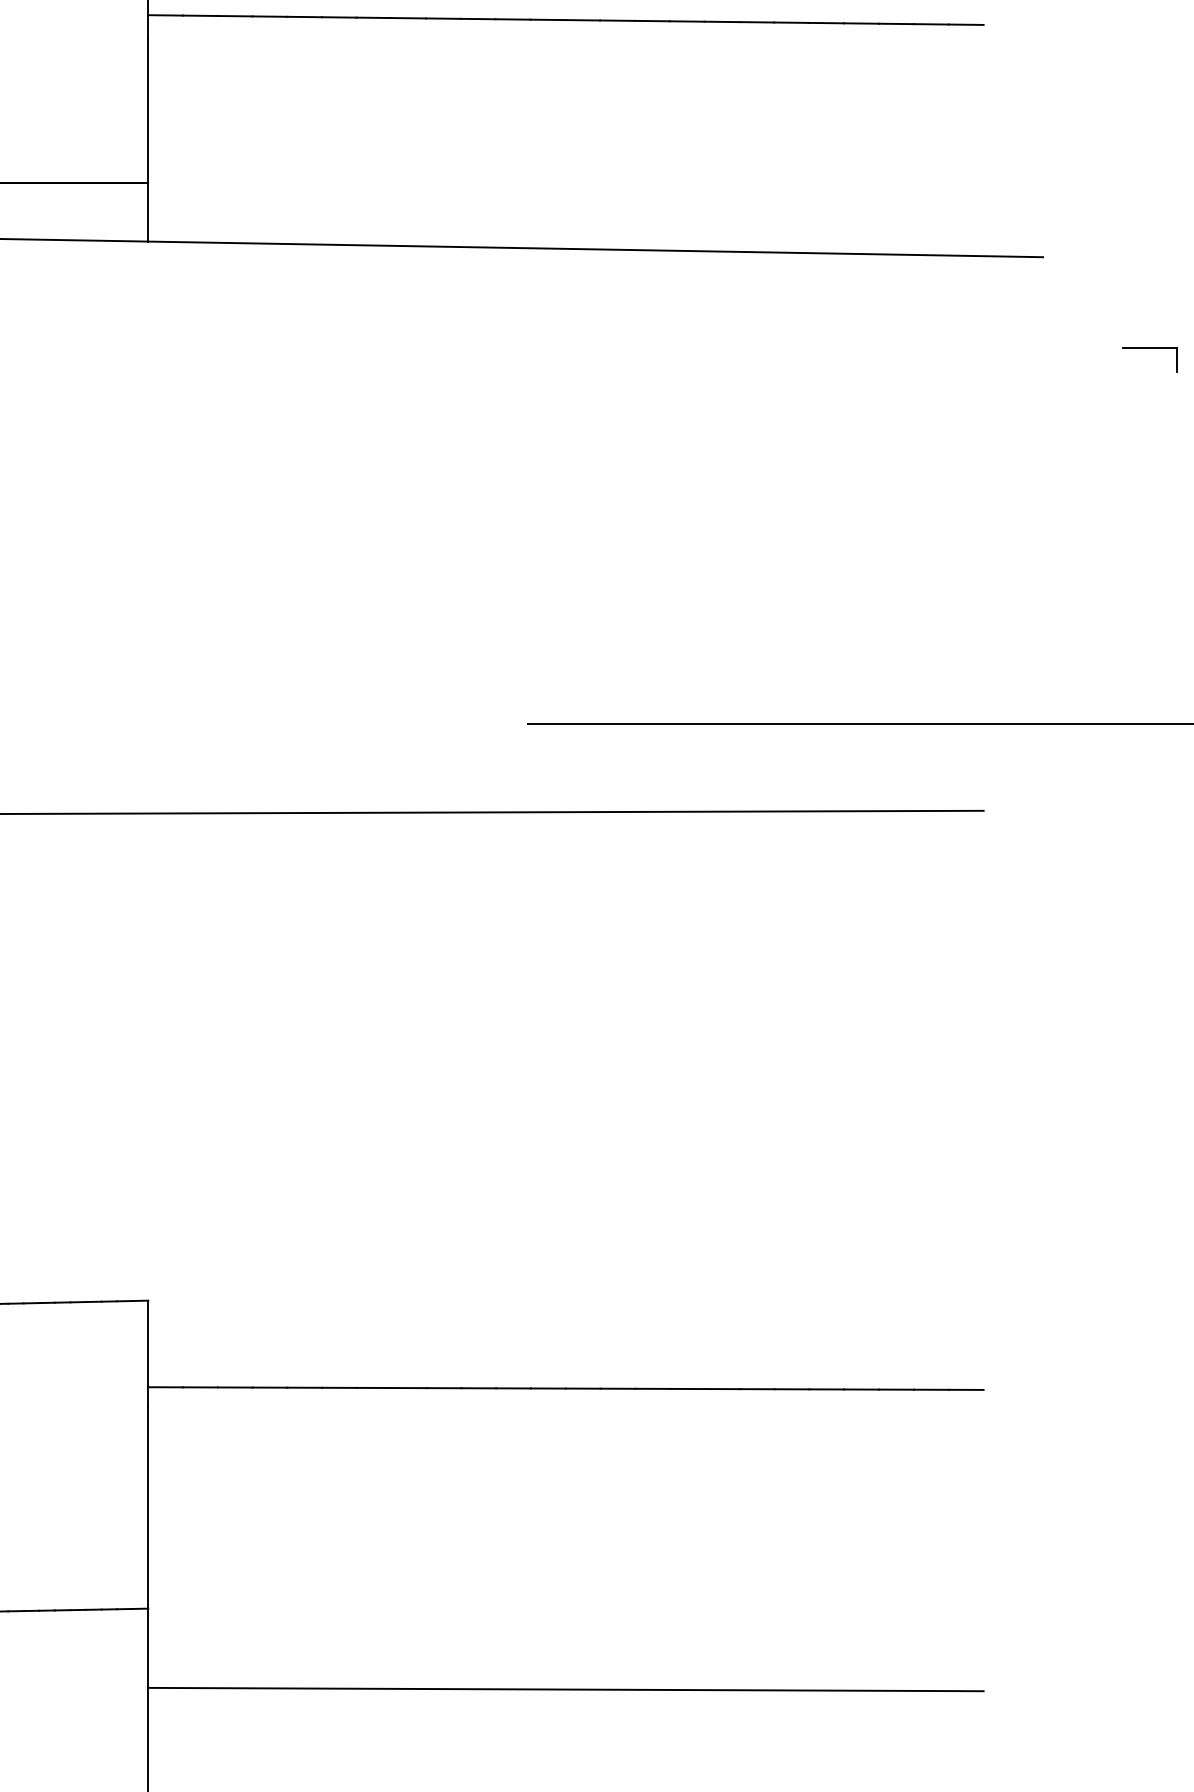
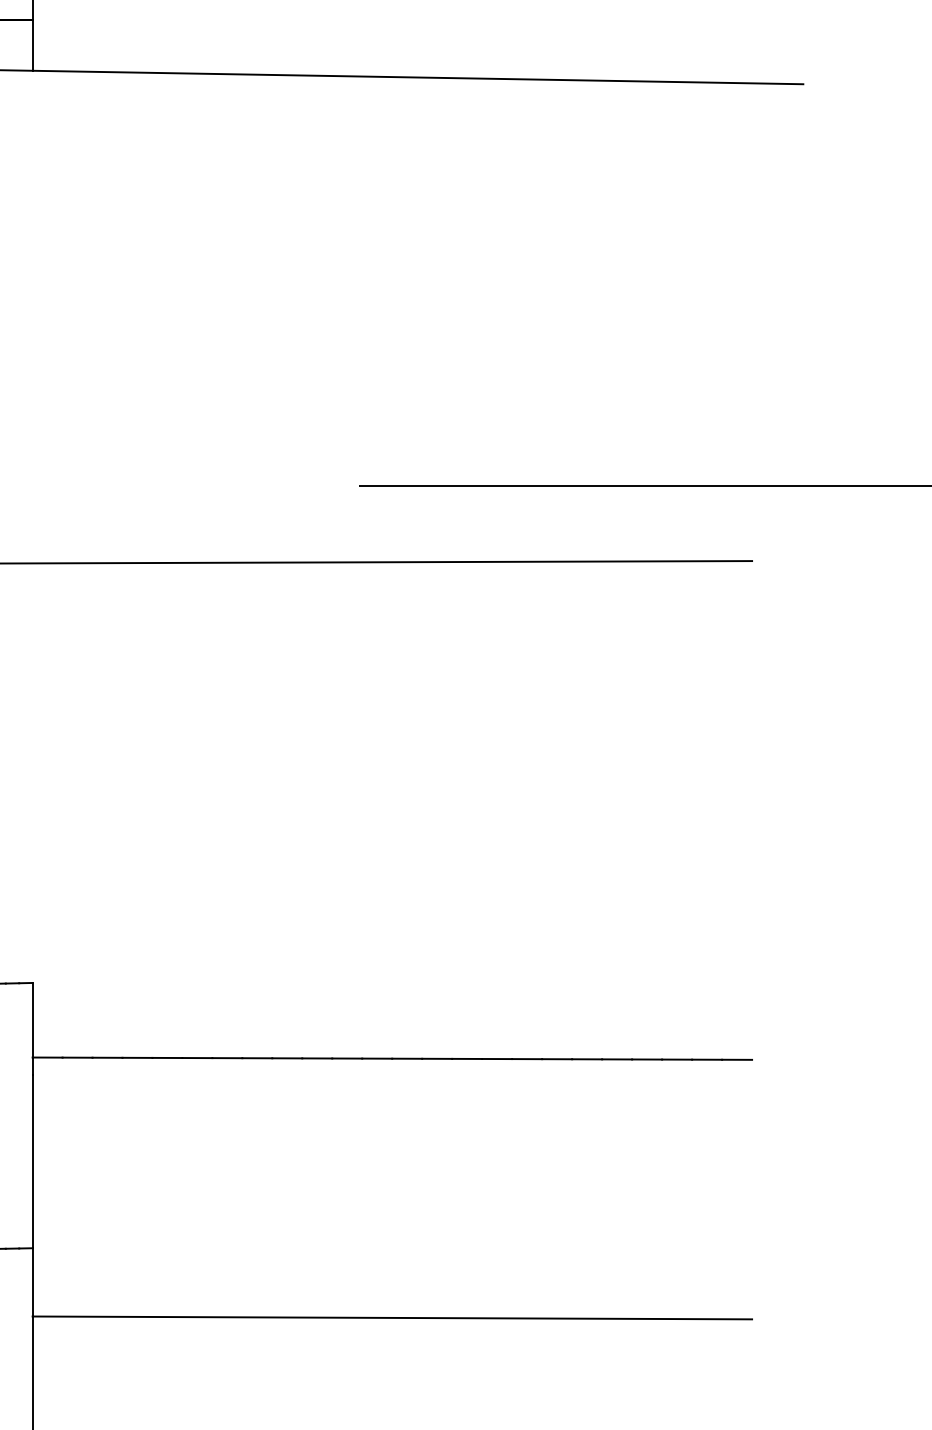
part: (1149, 348) -> (894, 162), removed

